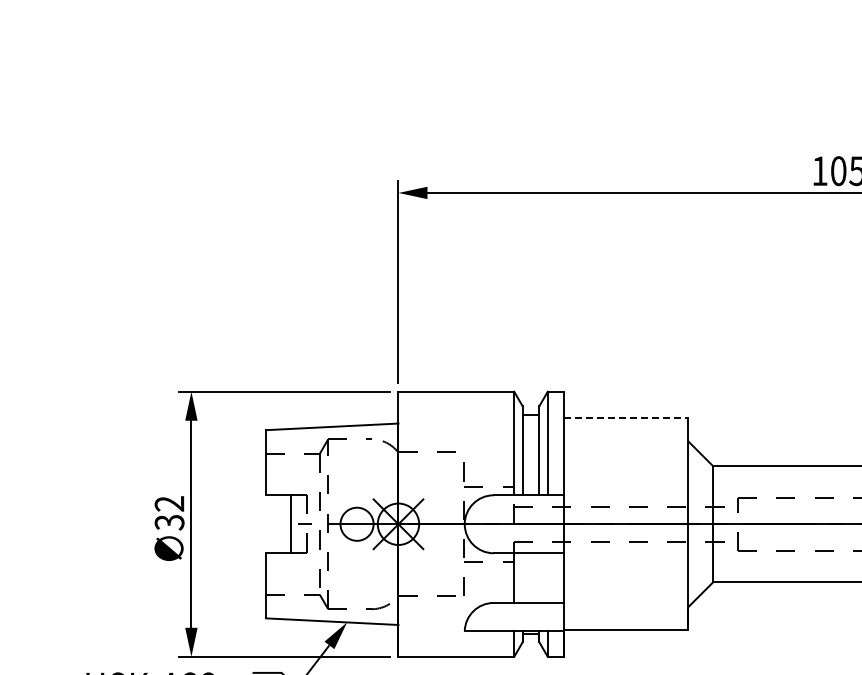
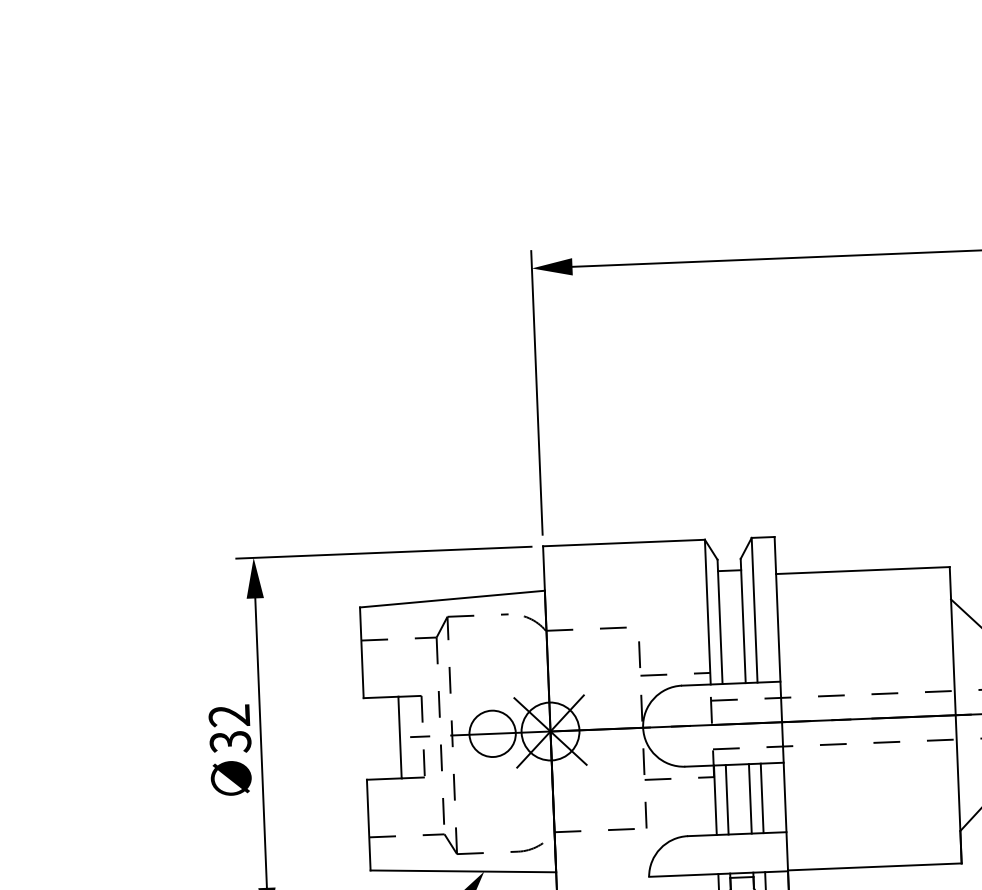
line: (626, 418) -> (863, 570), dashed -> solid
line: (522, 577) -> (726, 798), added
line: (539, 577) -> (750, 797), added
line: (547, 577) -> (761, 797), added

